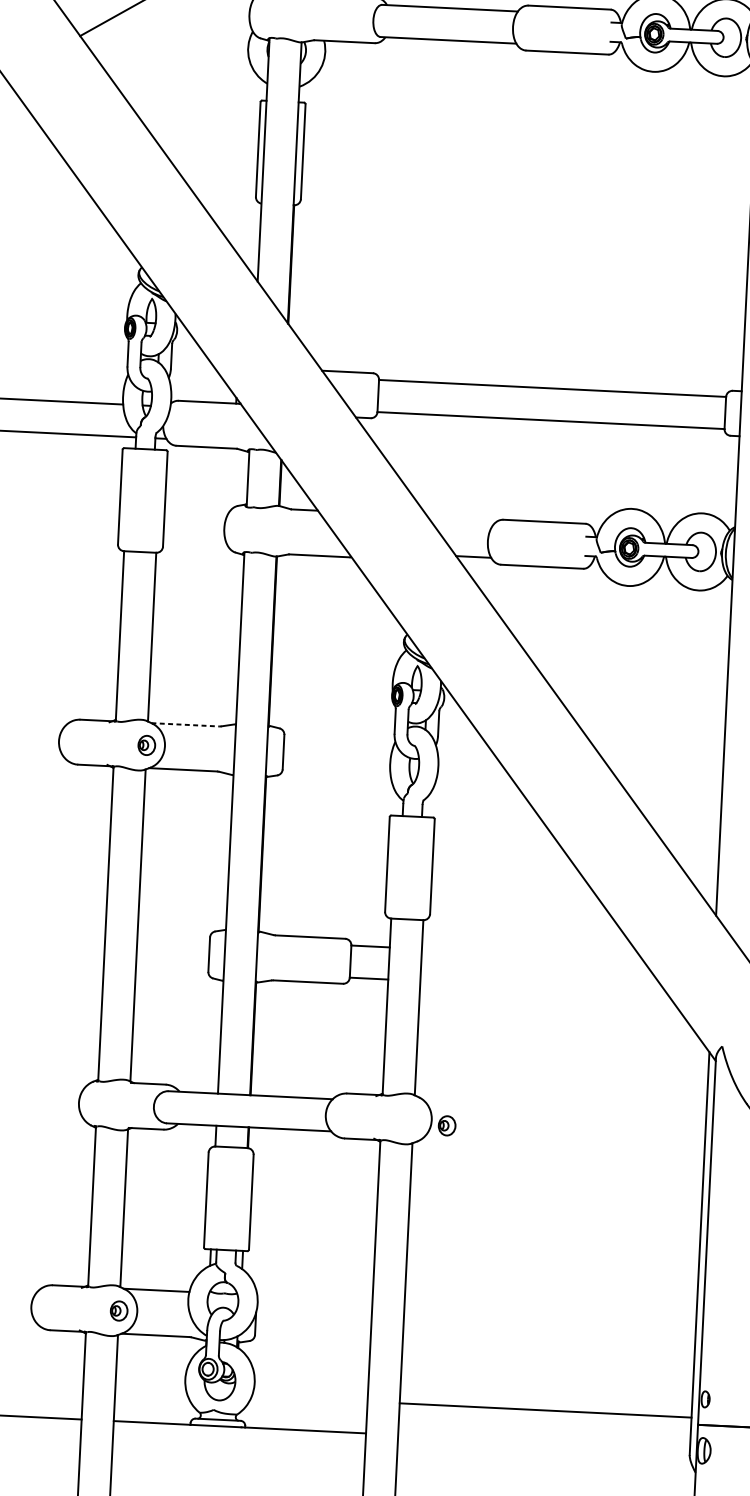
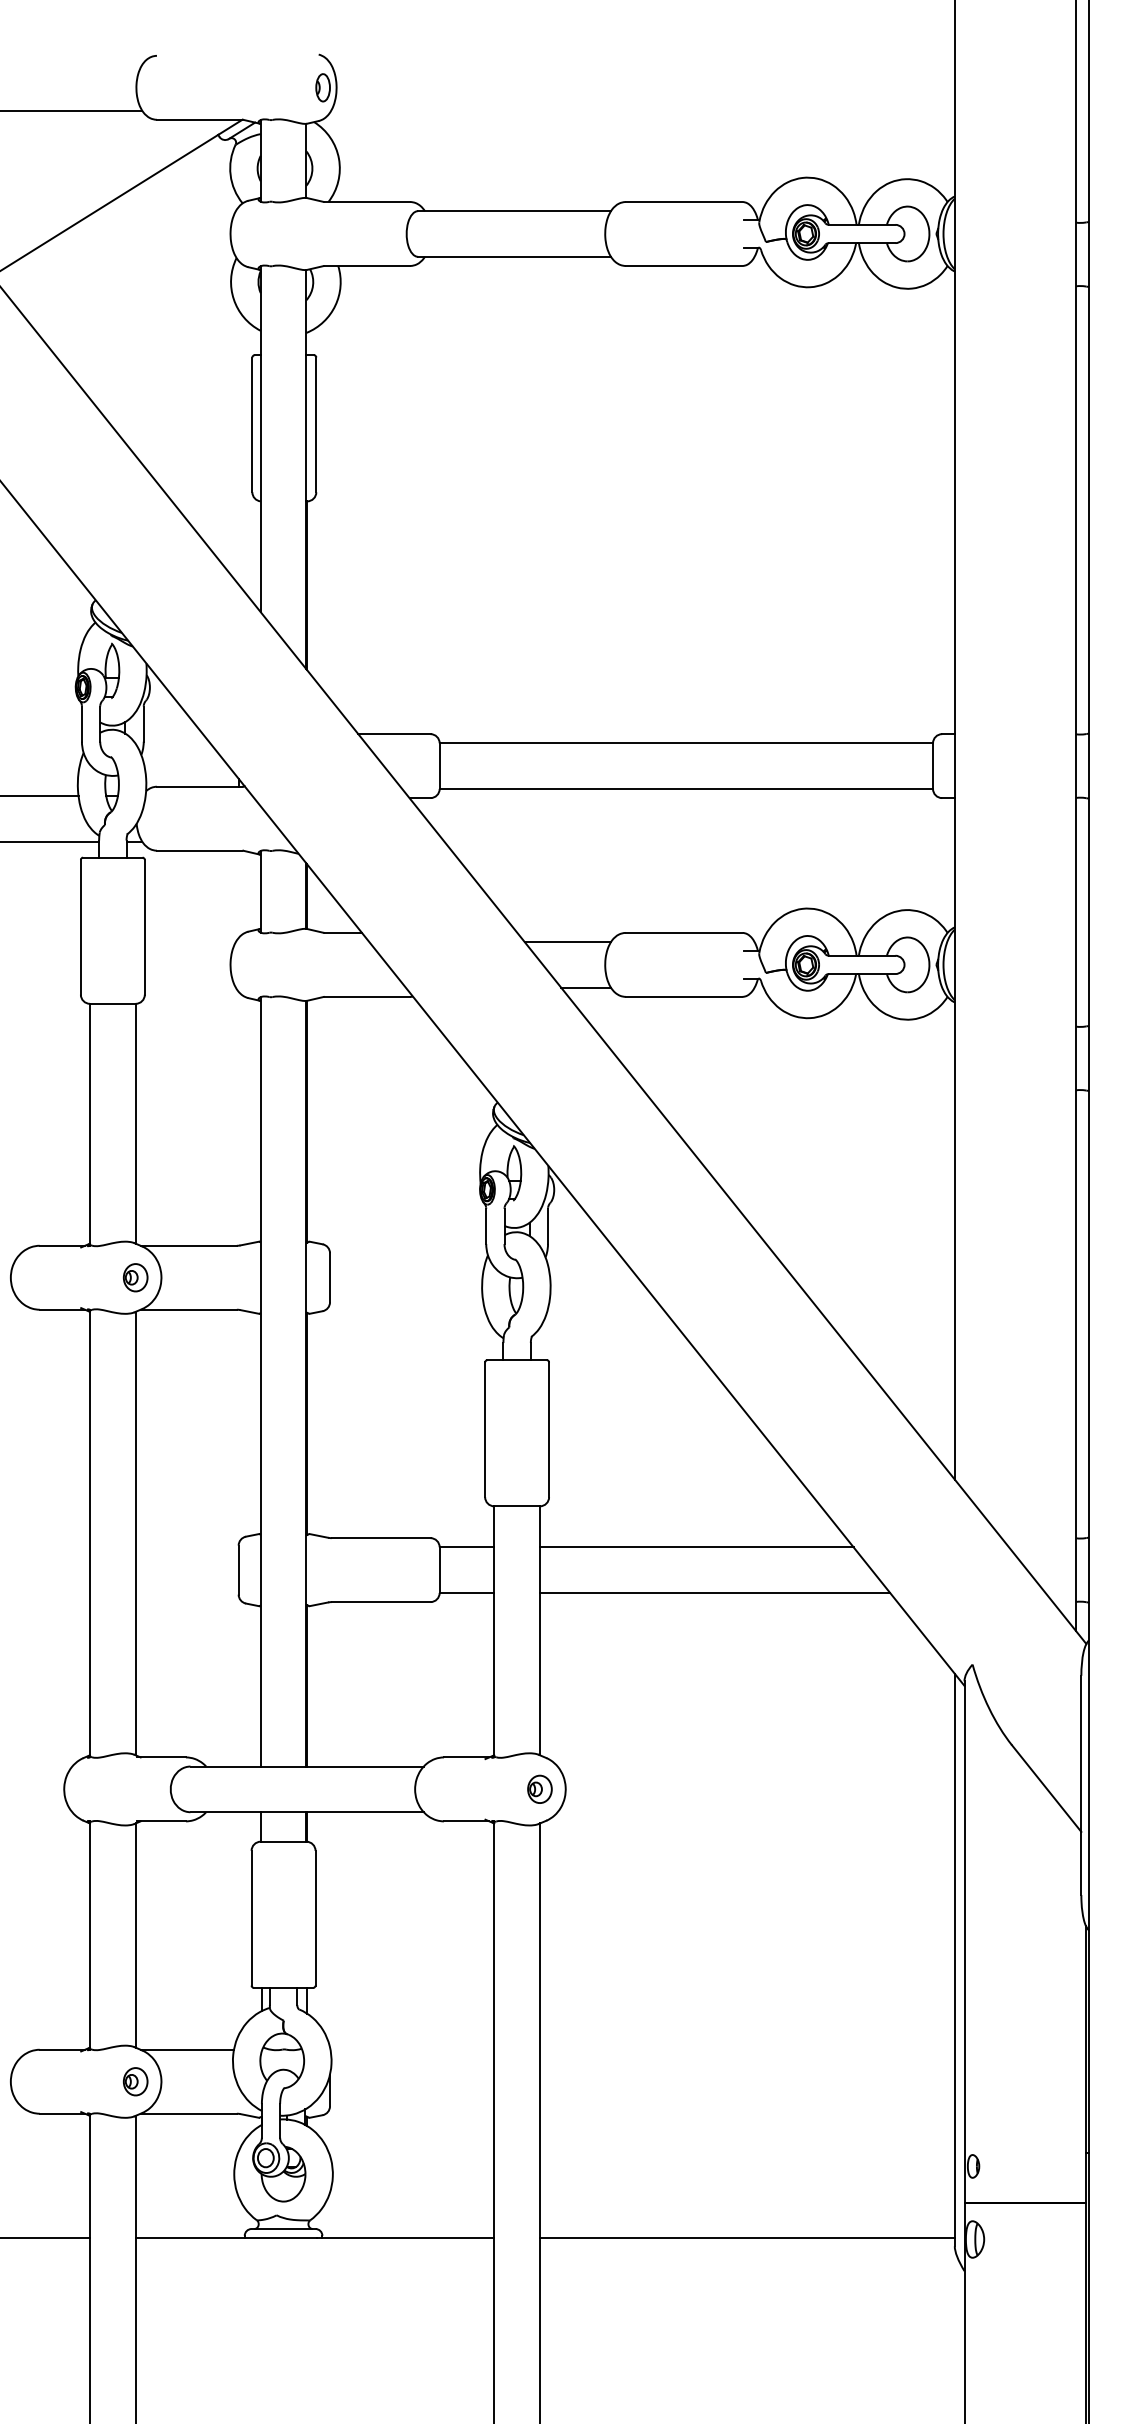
line: (462, 524) -> (567, 942), added
line: (185, 724) -> (189, 1245), dashed -> solid
line: (532, 954) -> (696, 1547), added
line: (543, 986) -> (714, 1592), added
part: (446, 1125) -> (539, 1788), moved
line: (545, 1410) -> (746, 2238), moved

